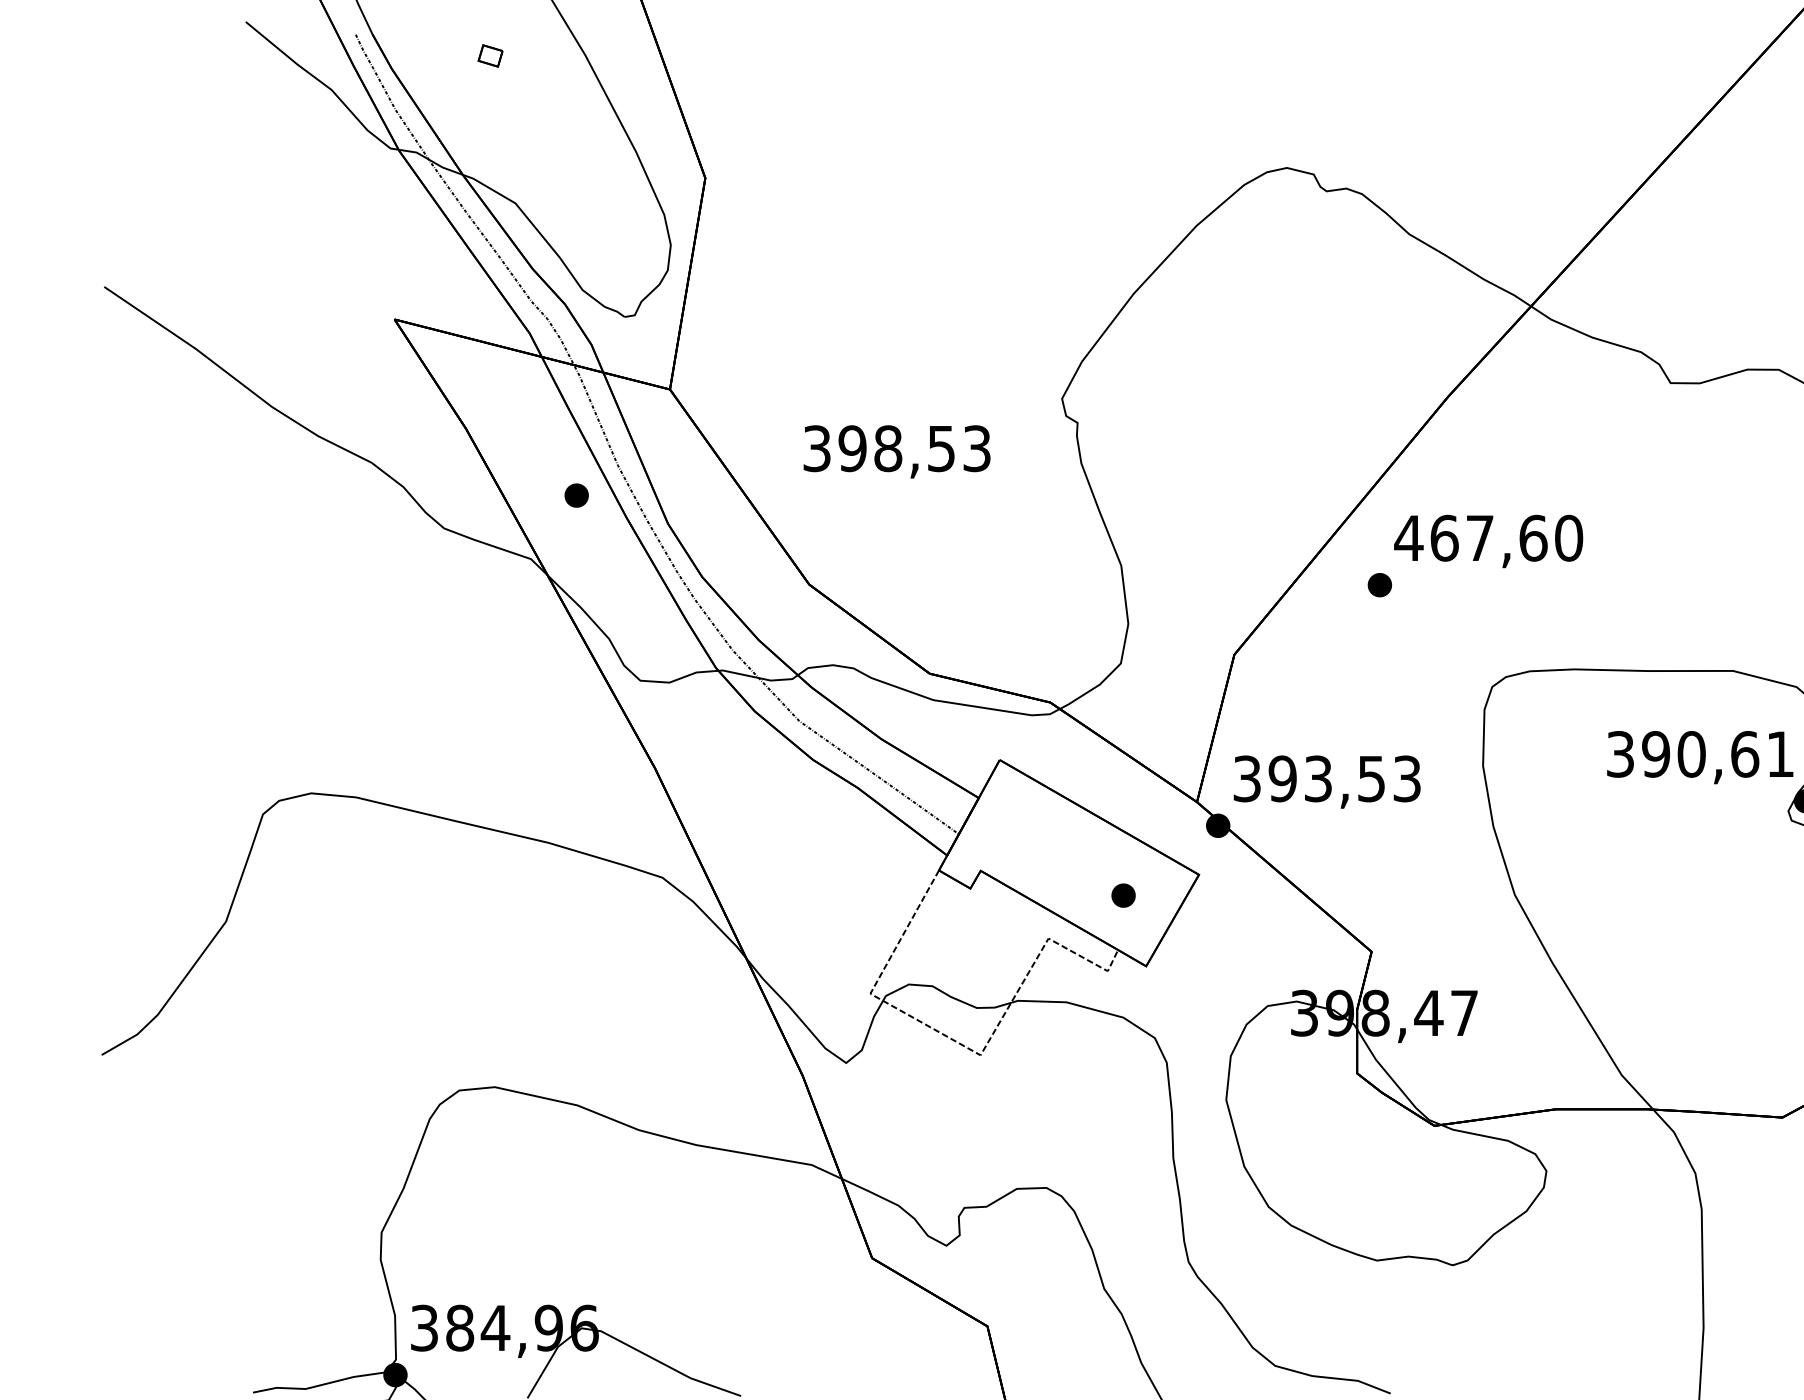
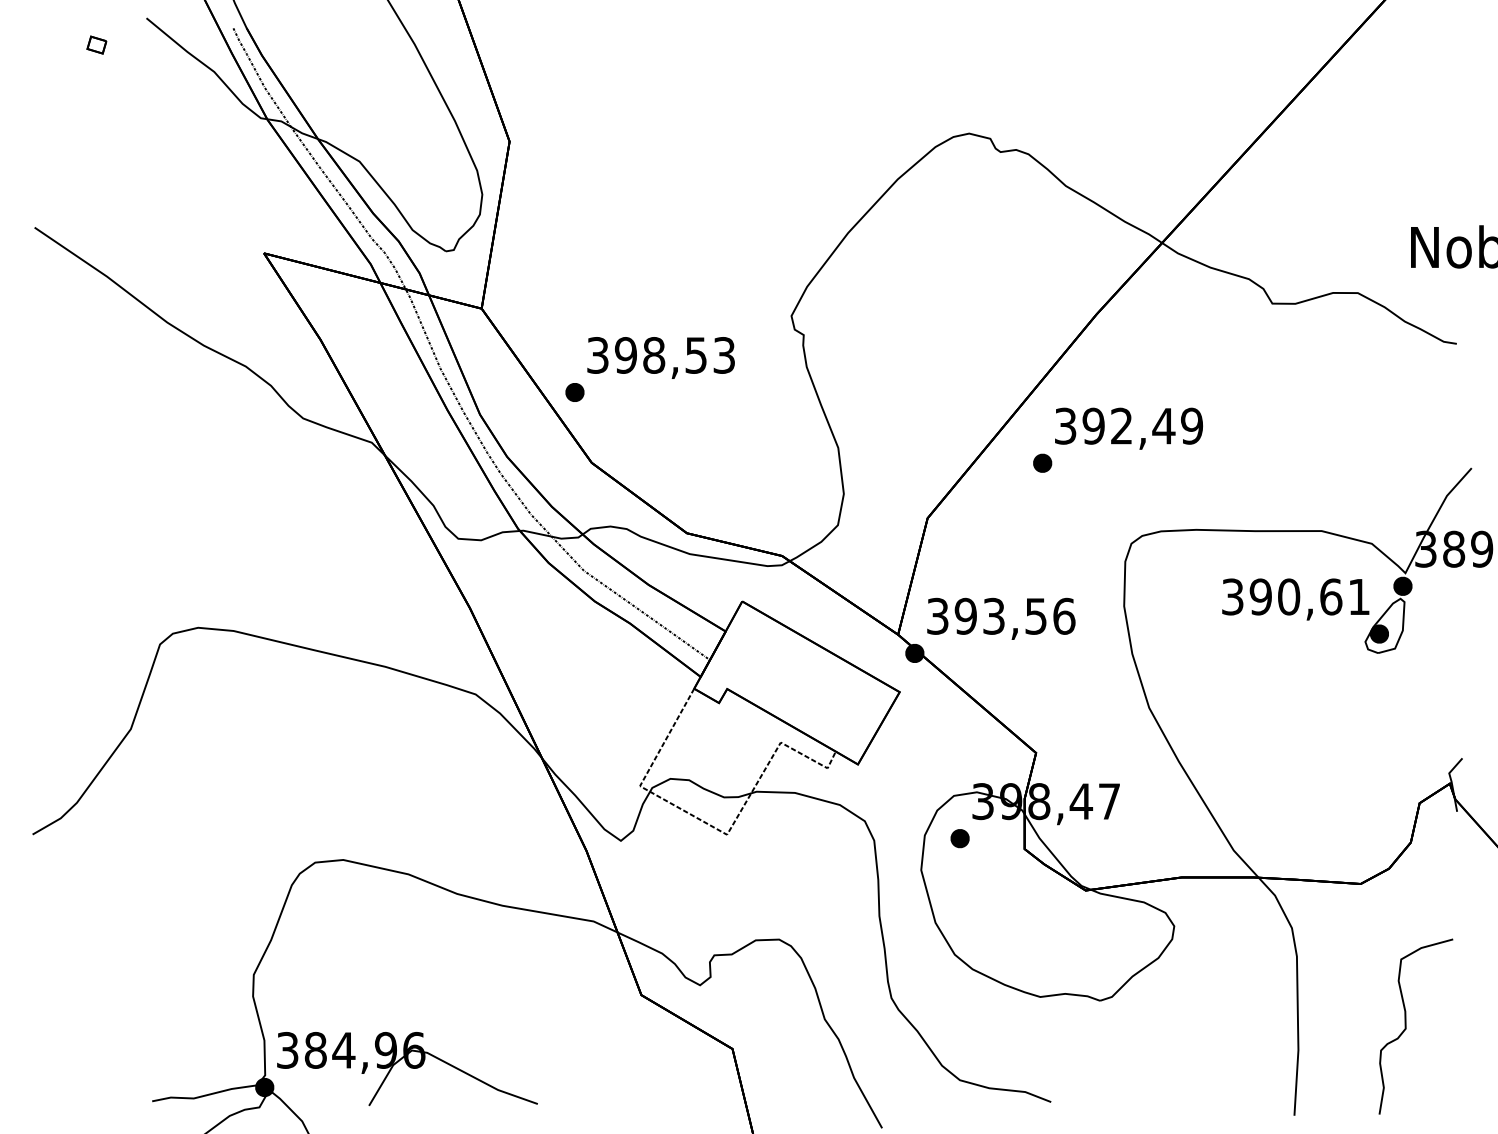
part: (490, 55) -> (96, 44), moved
part: (576, 495) -> (574, 392), moved
text: (1488, 537) -> (1128, 425), 467,60 -> 392,49
text: (1407, 777) -> (1064, 615), 393,53 -> 393,56
part: (1122, 895) -> (959, 838), moved

